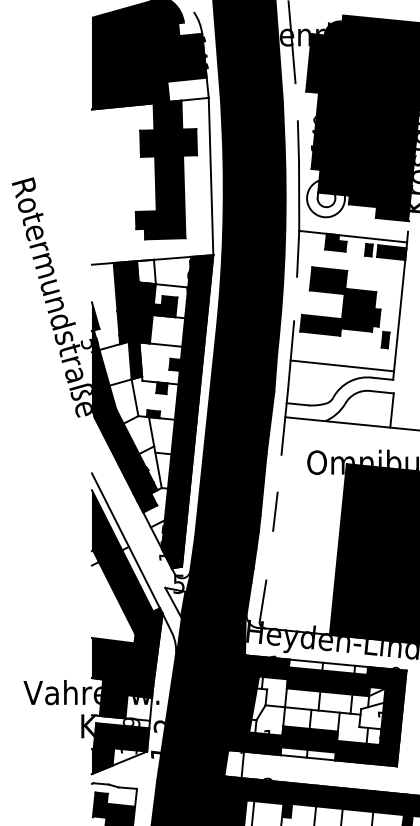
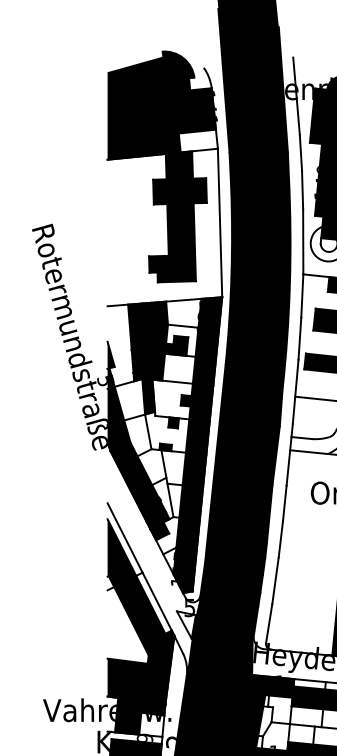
line: (296, 102) -> (300, 153), added
fill: (146, 271) -> (159, 312), added
line: (295, 298) -> (299, 338), added
line: (279, 473) -> (284, 503), added
line: (269, 555) -> (275, 580), added

